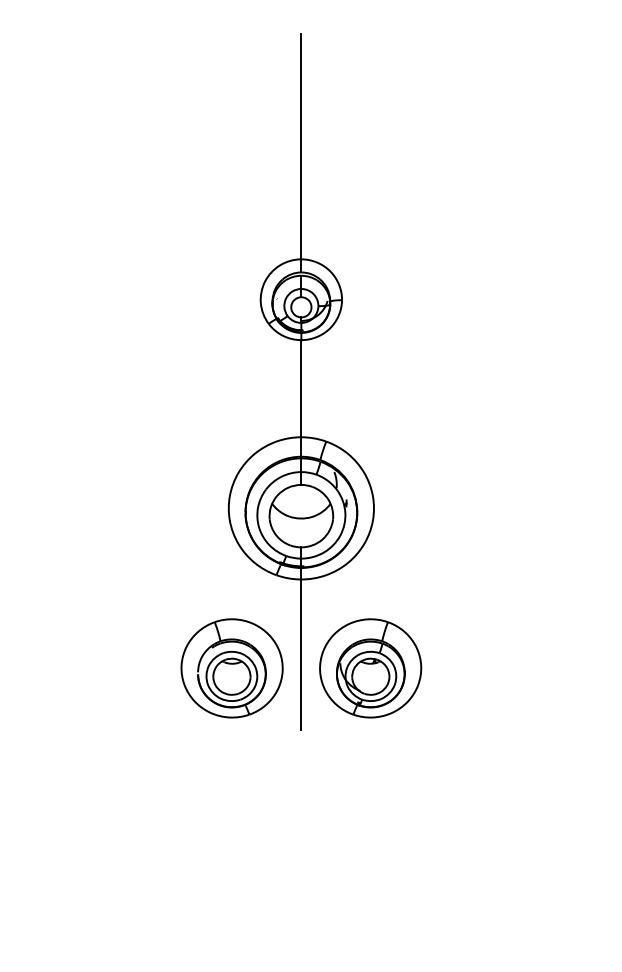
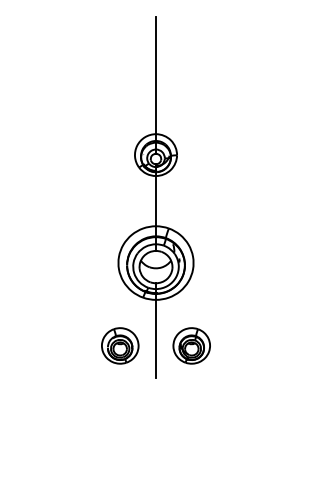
part: (232, 667) -> (120, 345), size x0.7
part: (369, 667) -> (191, 345), size x0.7

